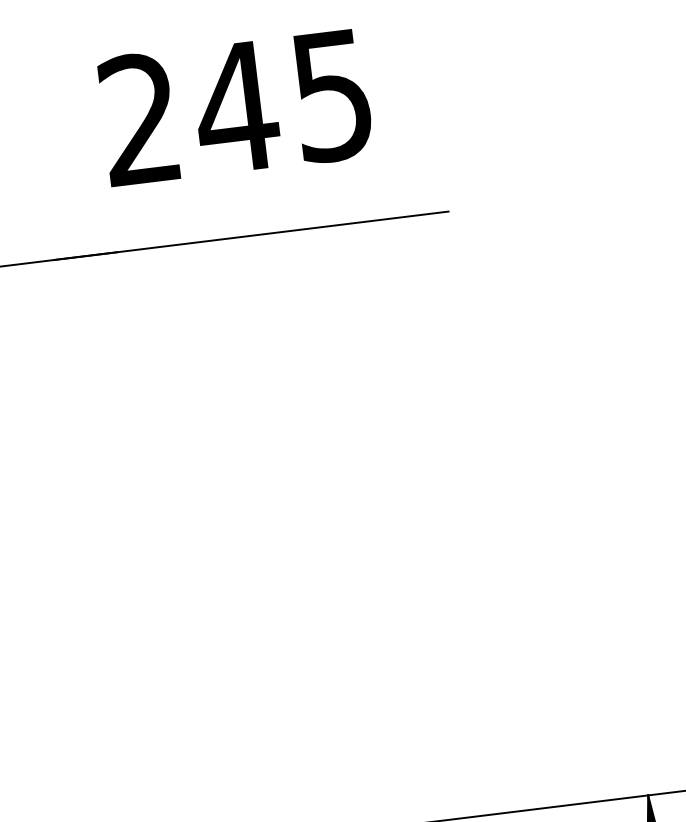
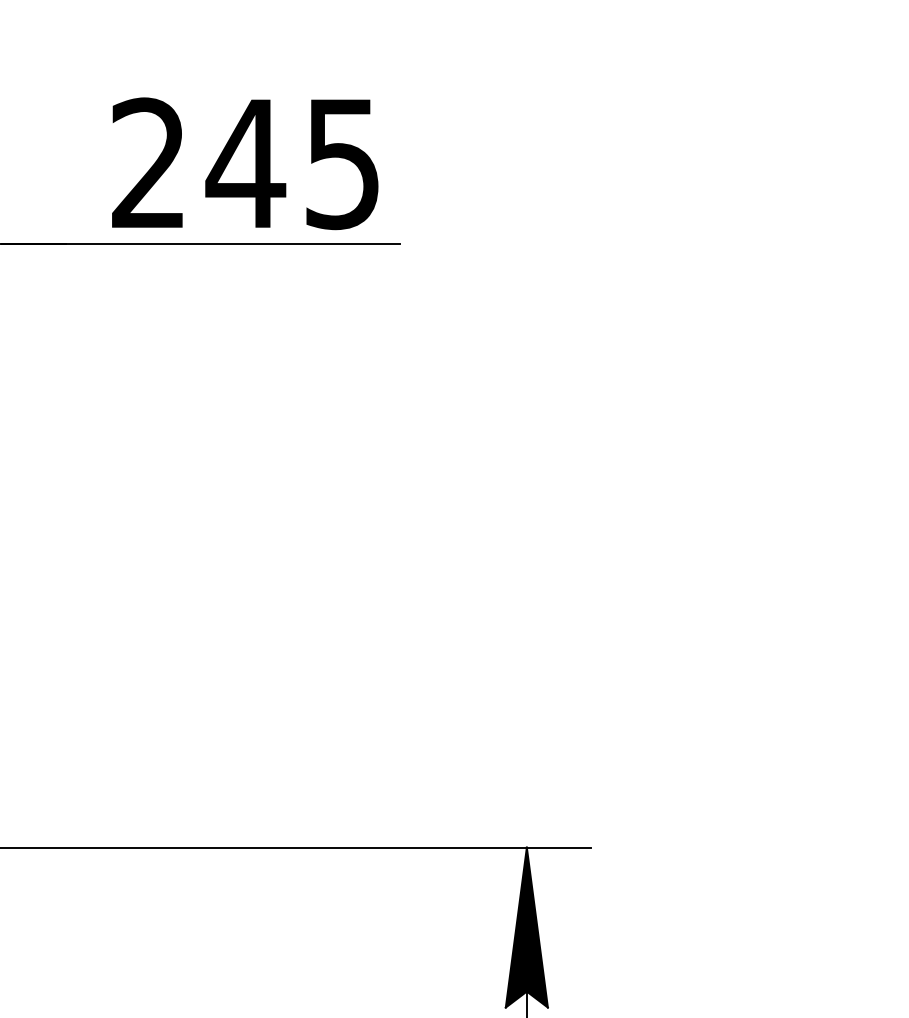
text: (235, 107) -> (245, 163), moved

